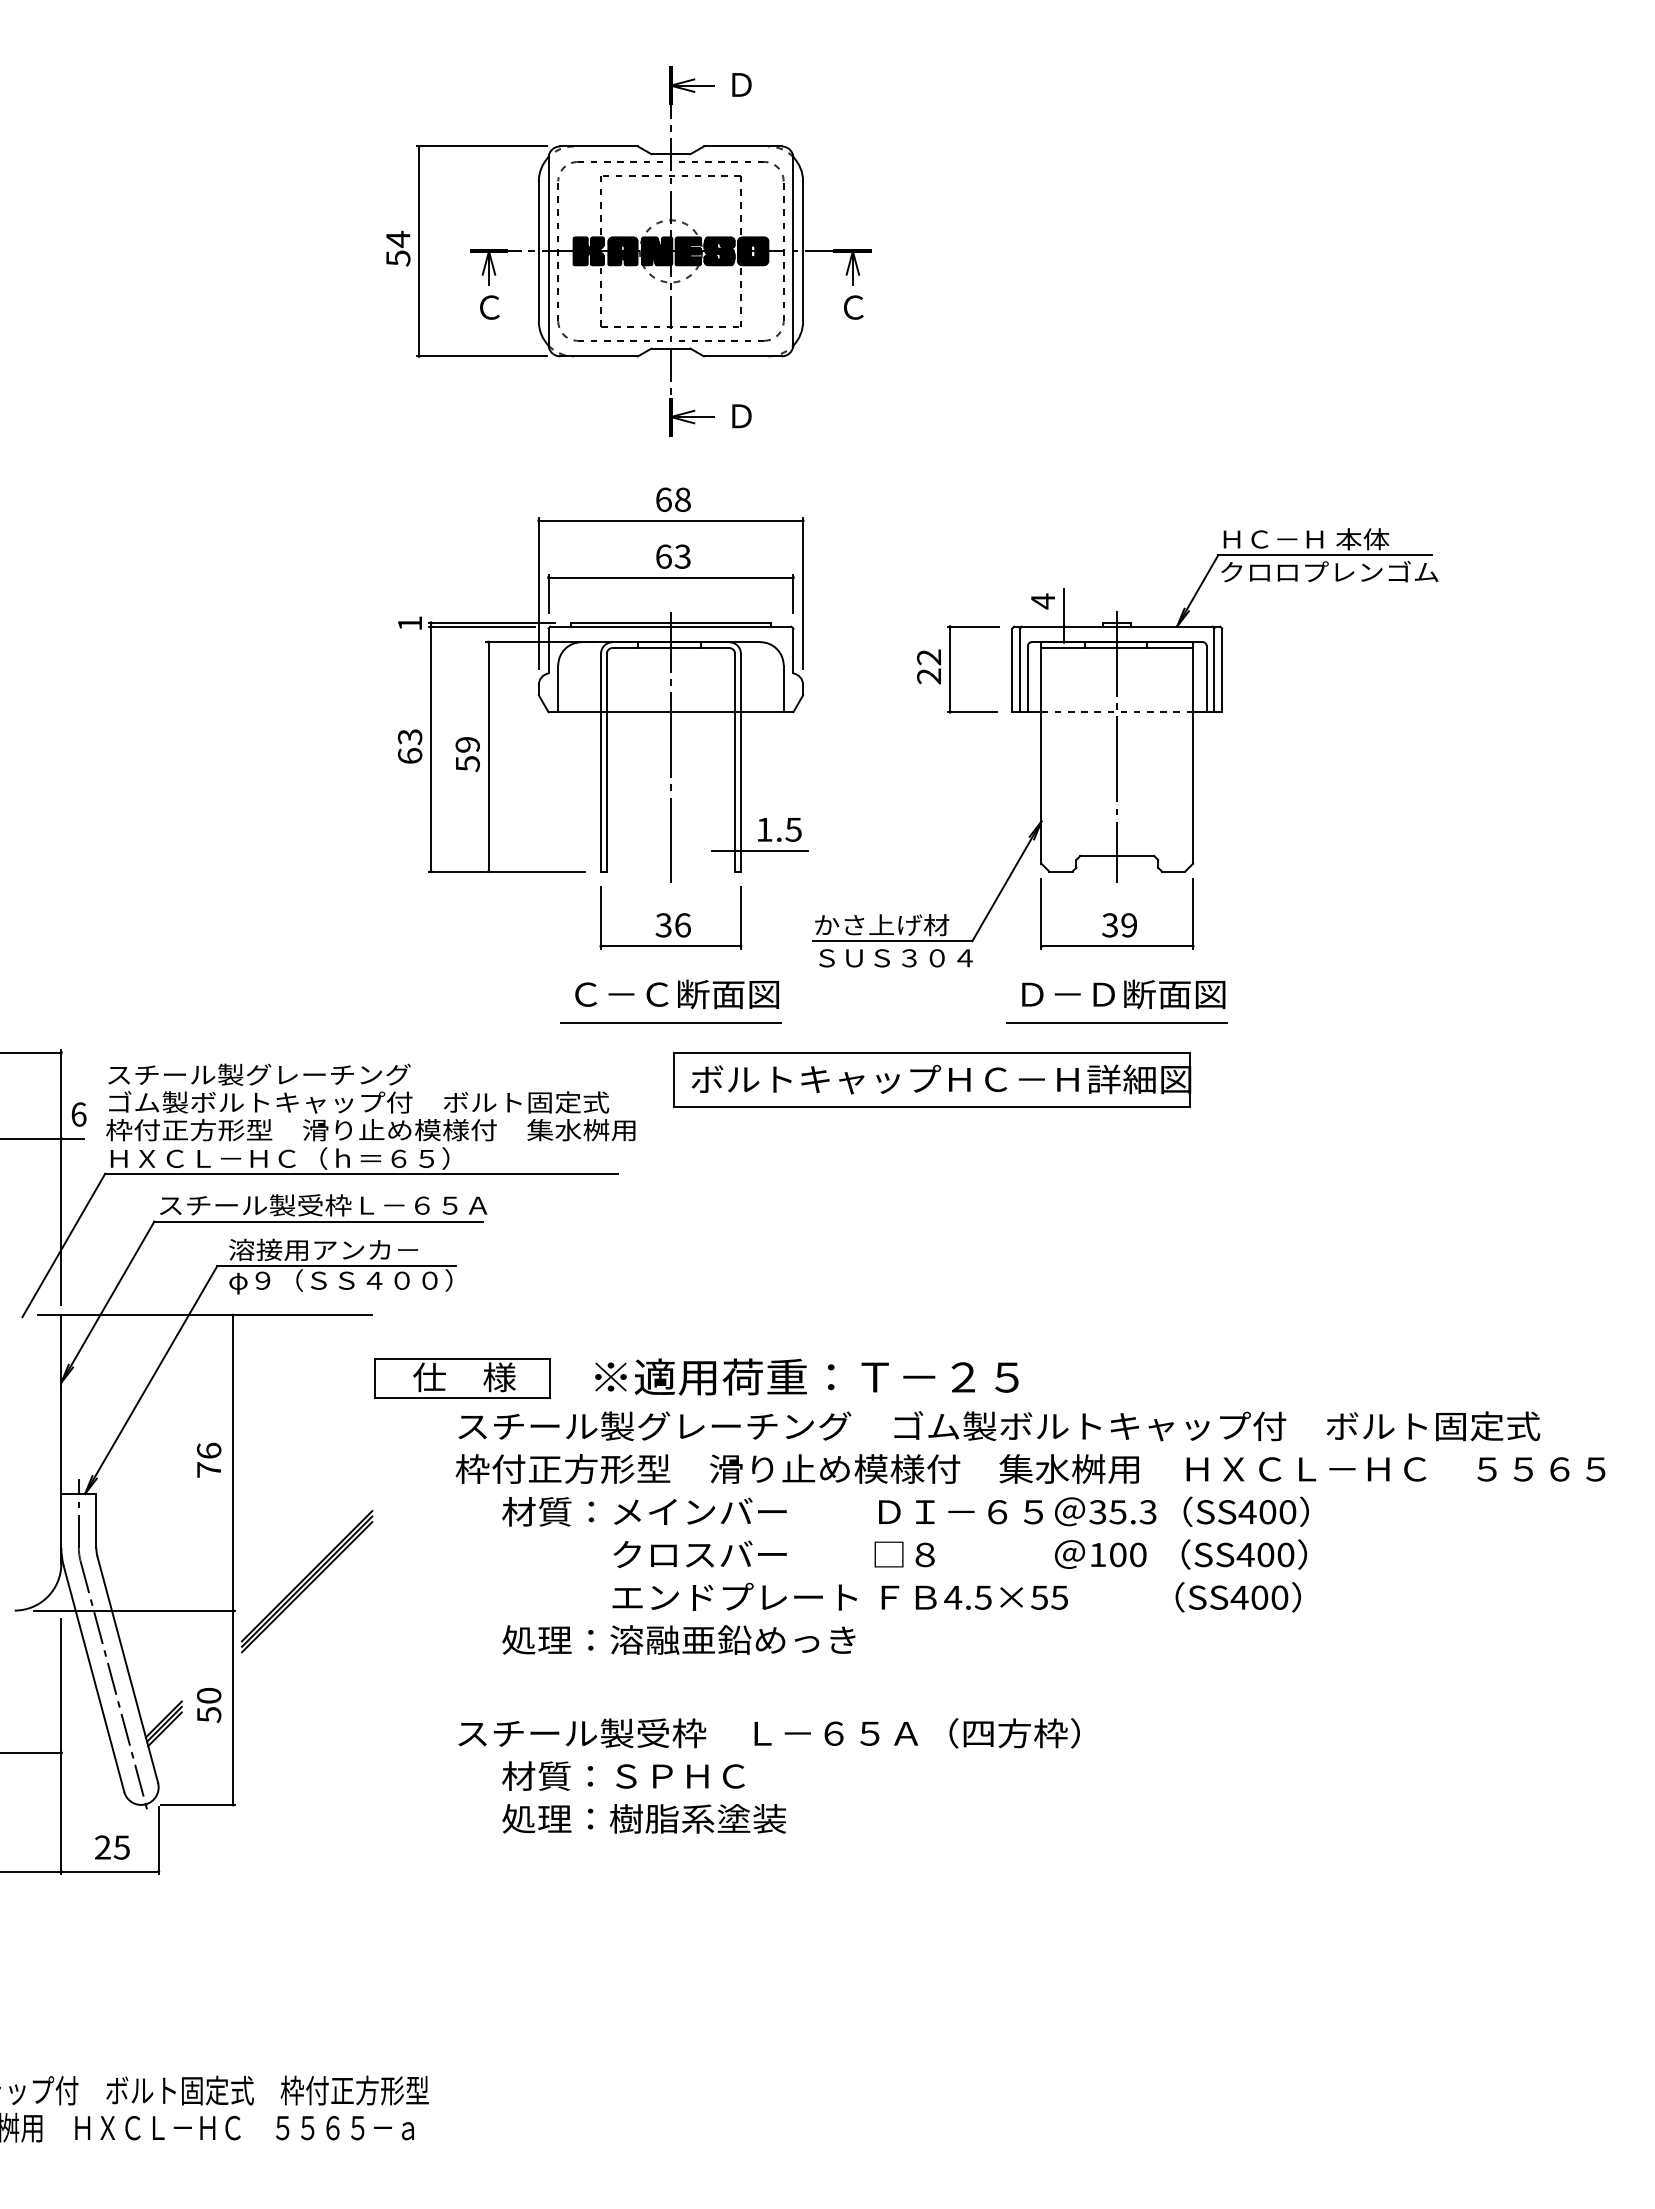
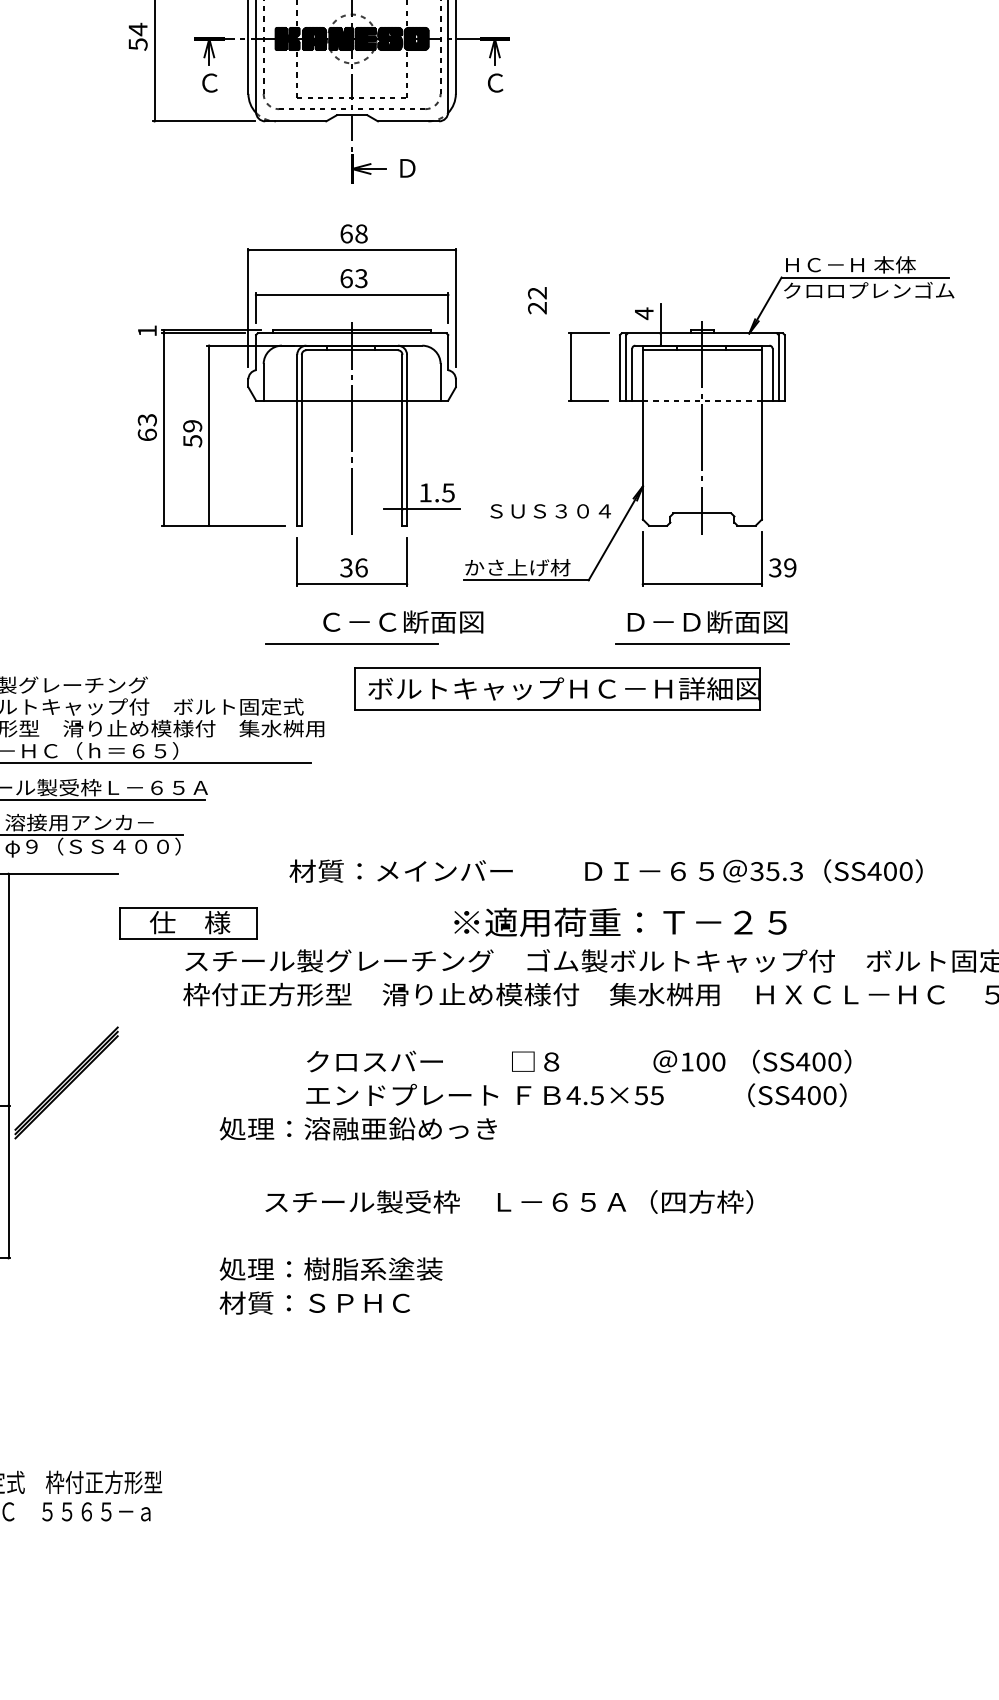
text: (928, 666) -> (536, 300), moved
text: (1119, 925) -> (782, 568), moved
text: (895, 958) -> (550, 511), moved
text: (676, 994) -> (402, 622), moved
text: (806, 1376) -> (620, 921), moved
text: (905, 1511) -> (606, 870), moved
text: (768, 1733) -> (508, 1202), moved
text: (623, 1775) -> (314, 1302), moved

